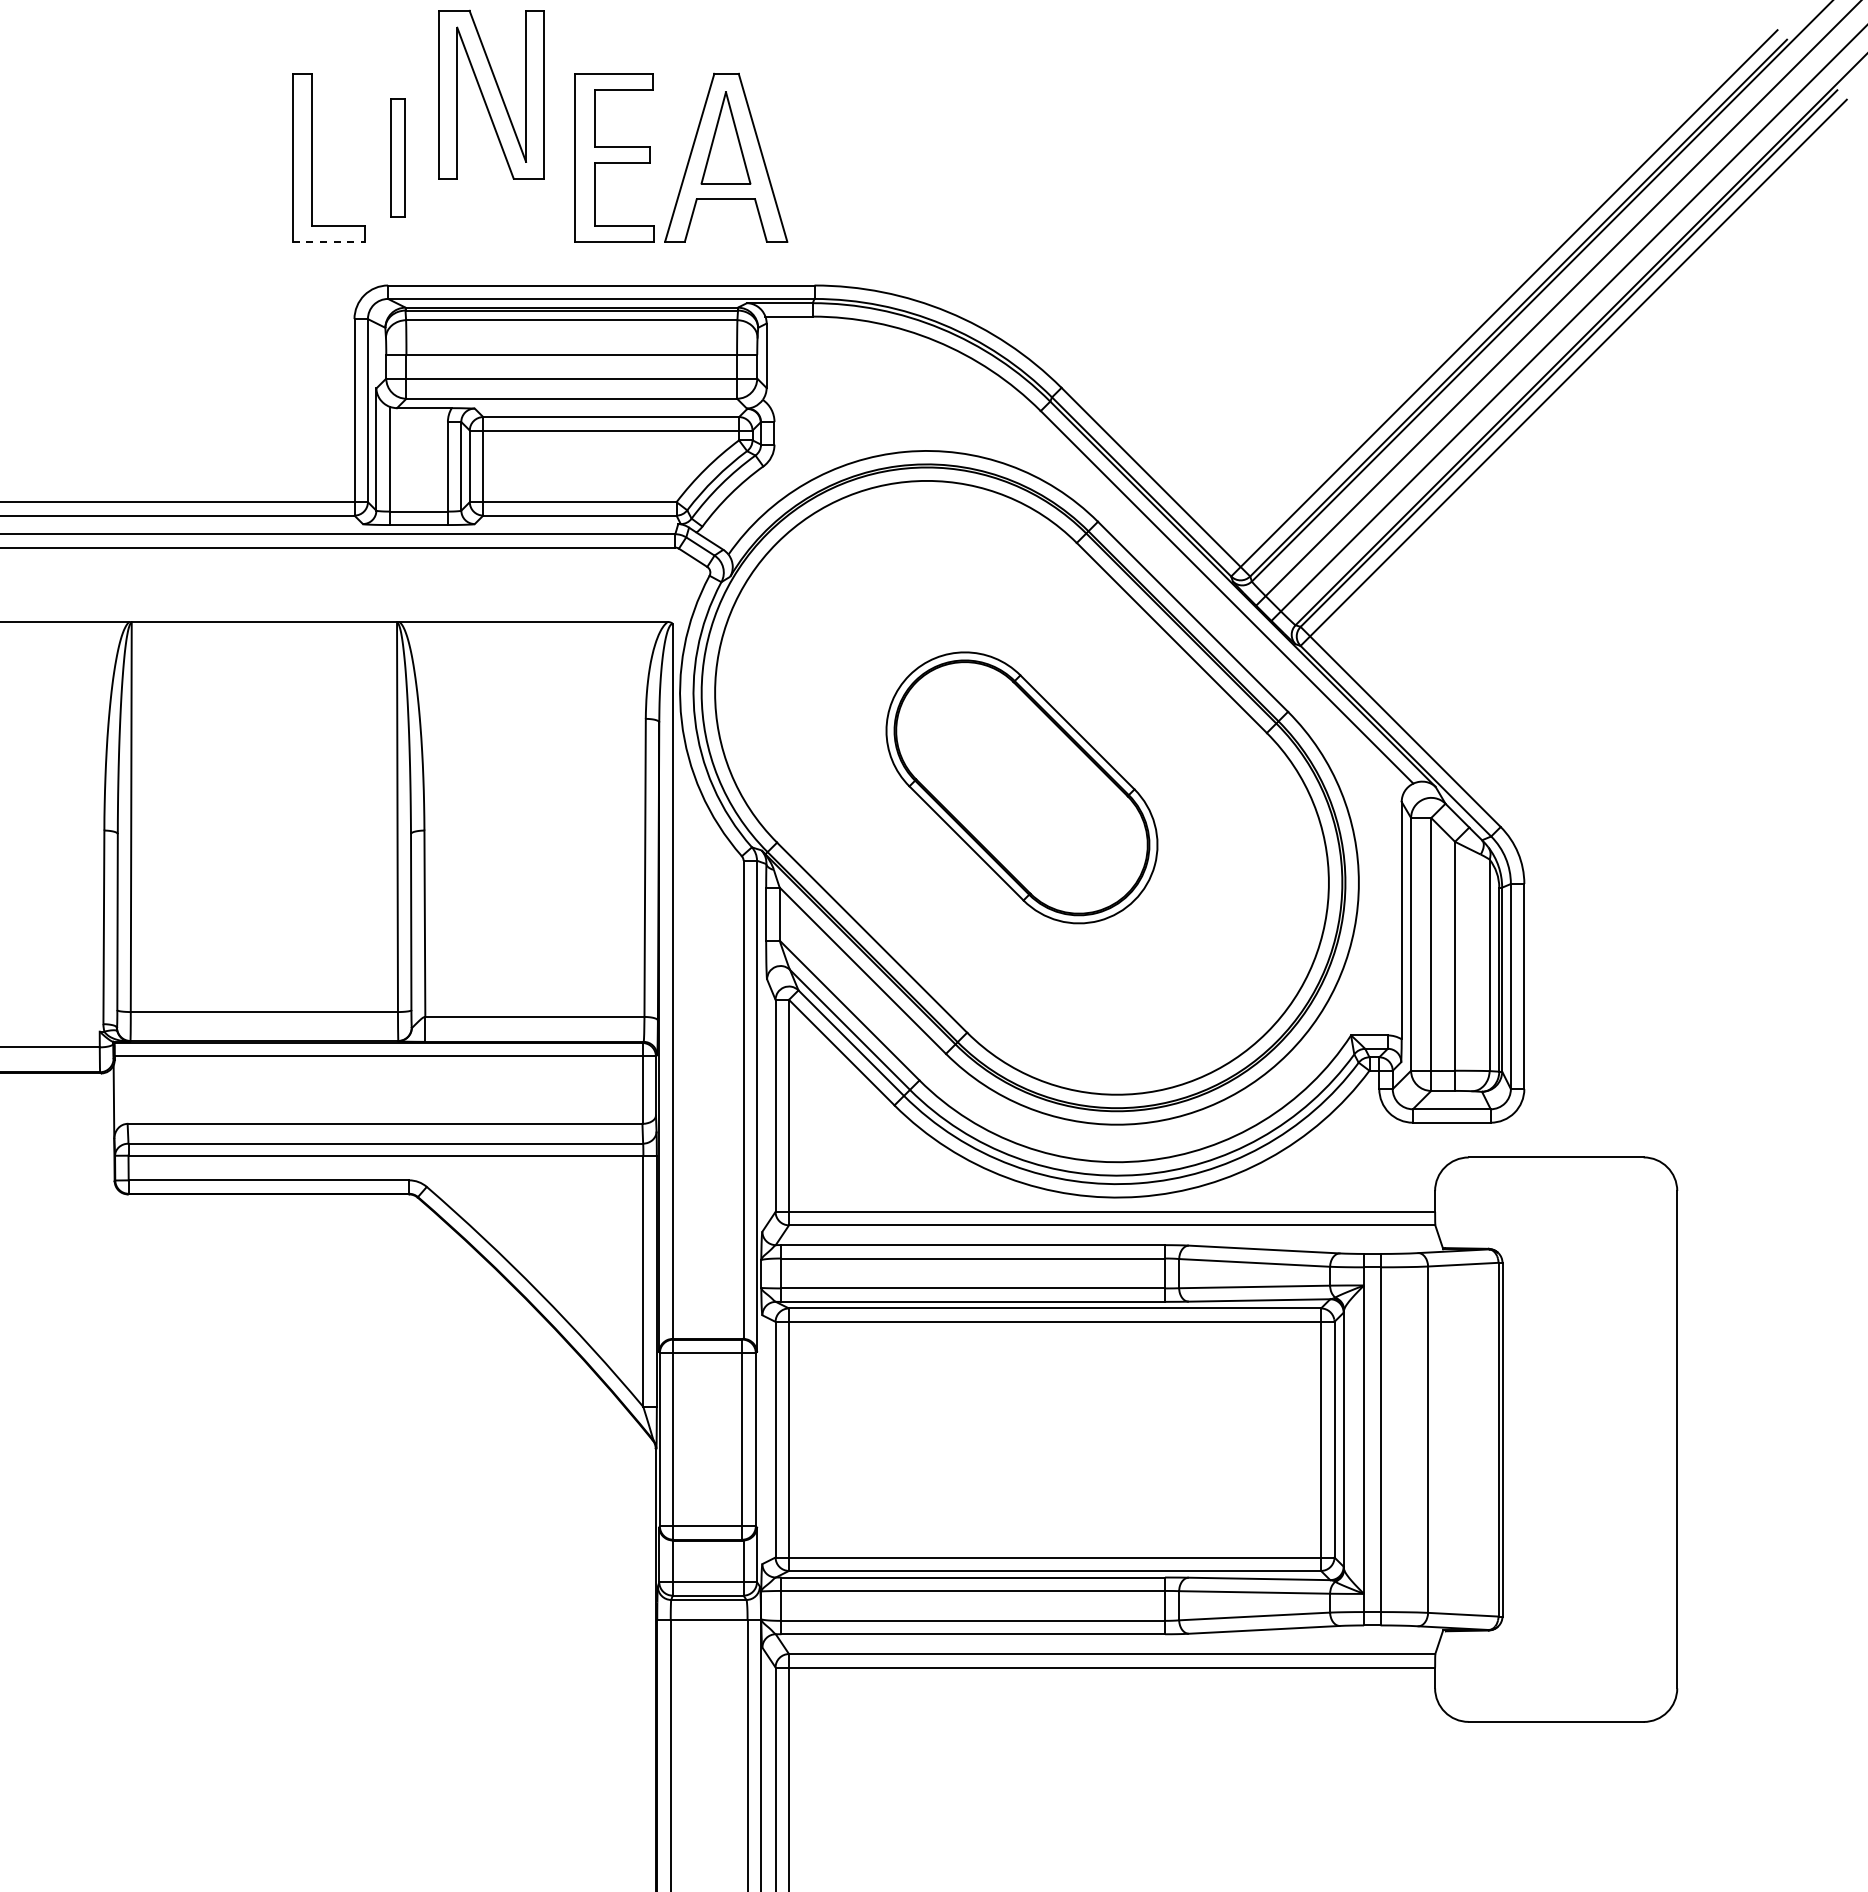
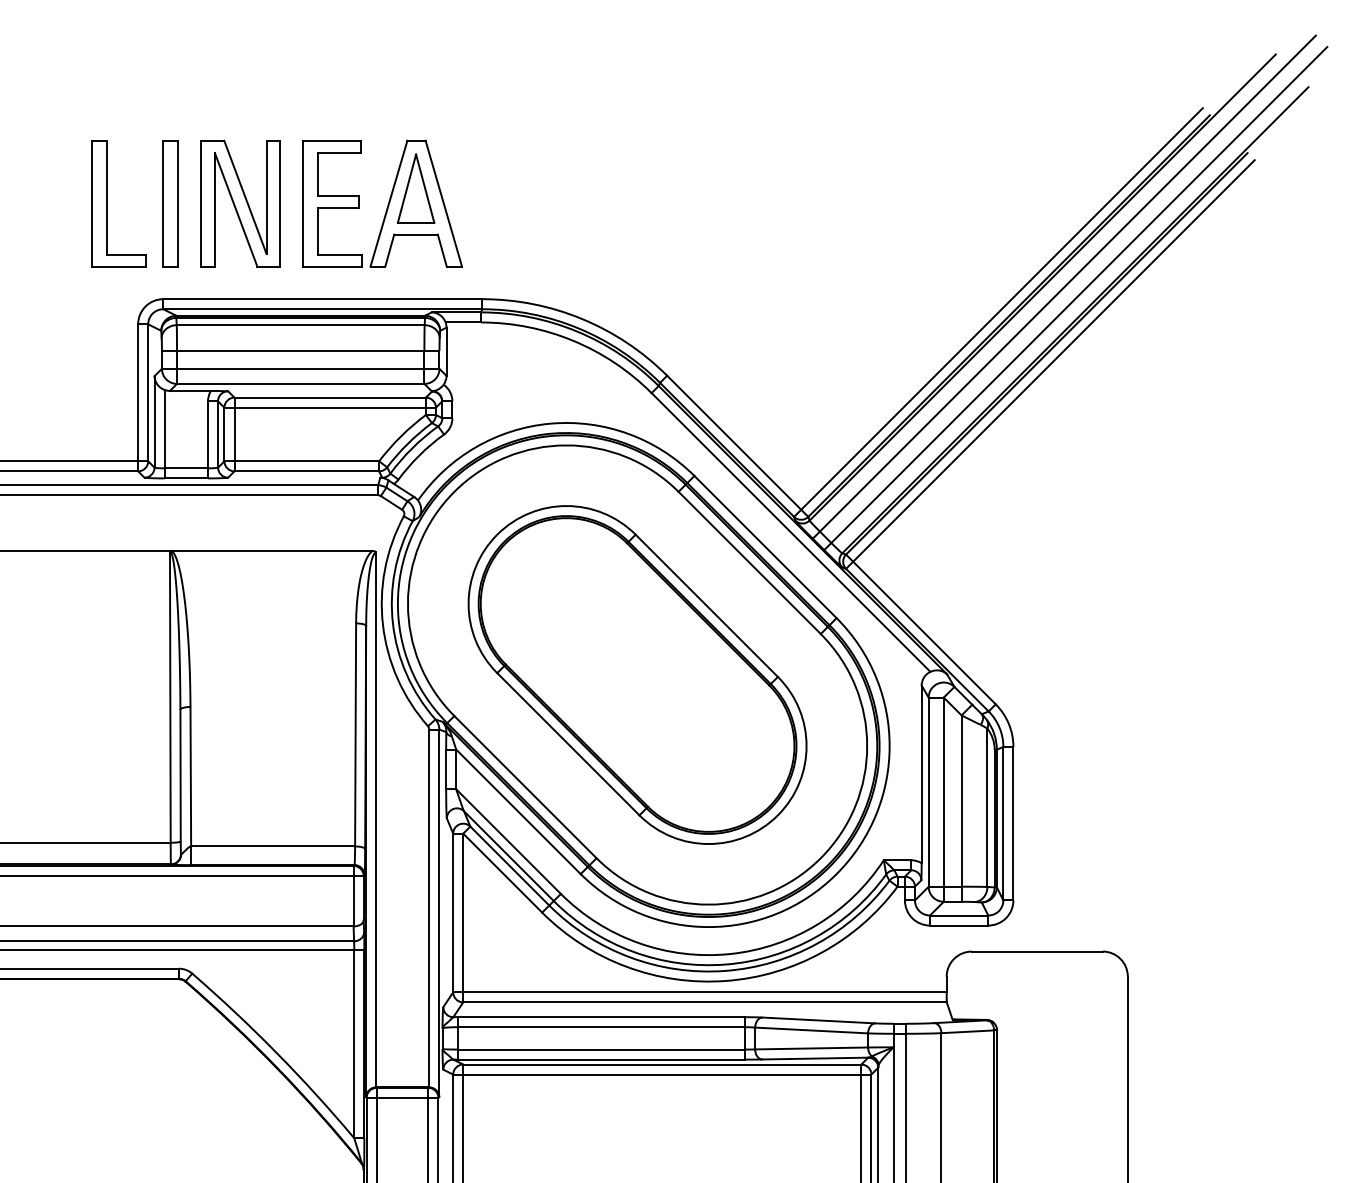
part: (491, 94) -> (240, 203), moved
part: (397, 157) -> (170, 203), size x1.43
line: (329, 241) -> (119, 266), dashed -> solid
part: (1021, 787) -> (637, 674), size x1.67

